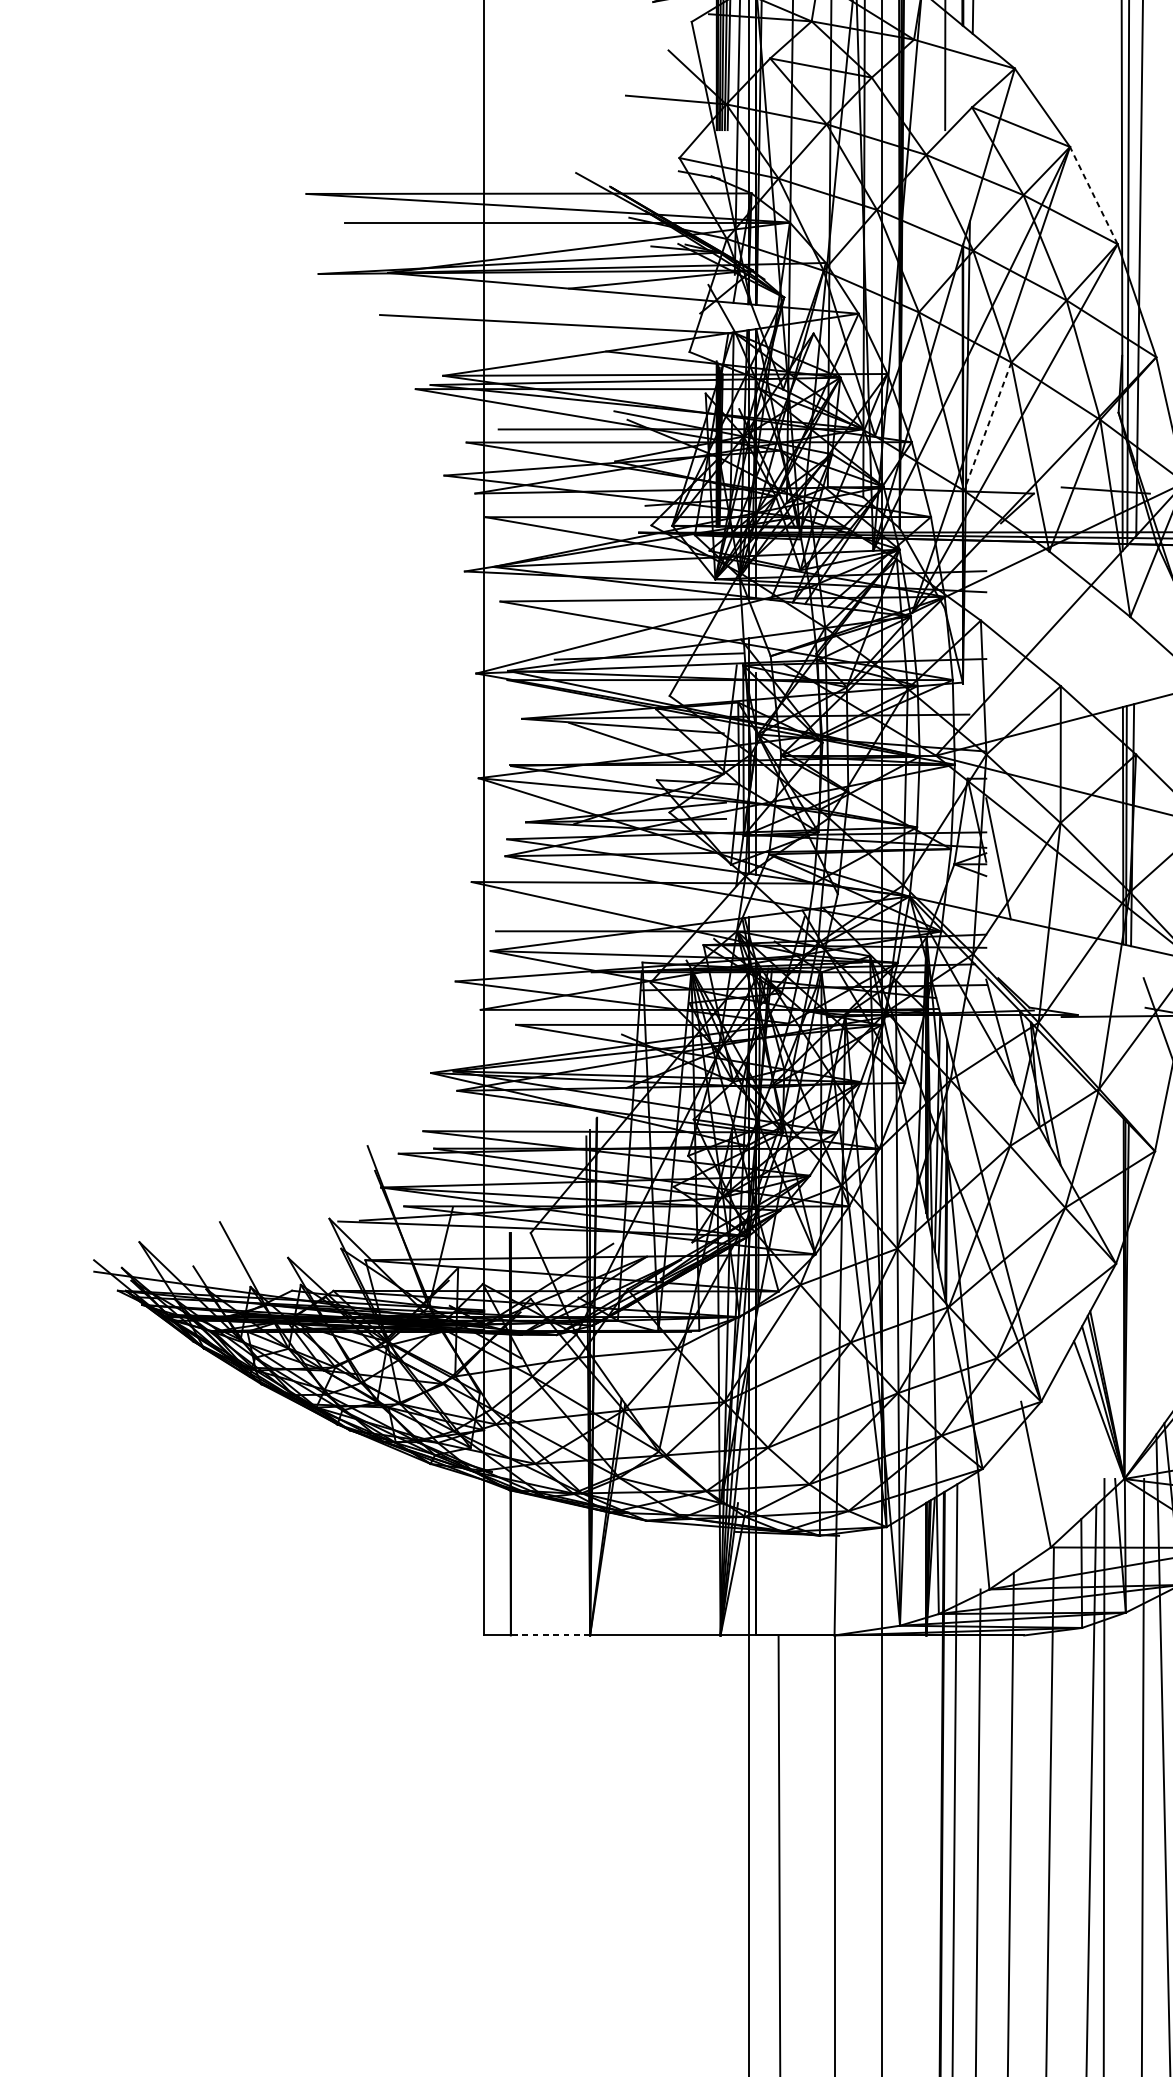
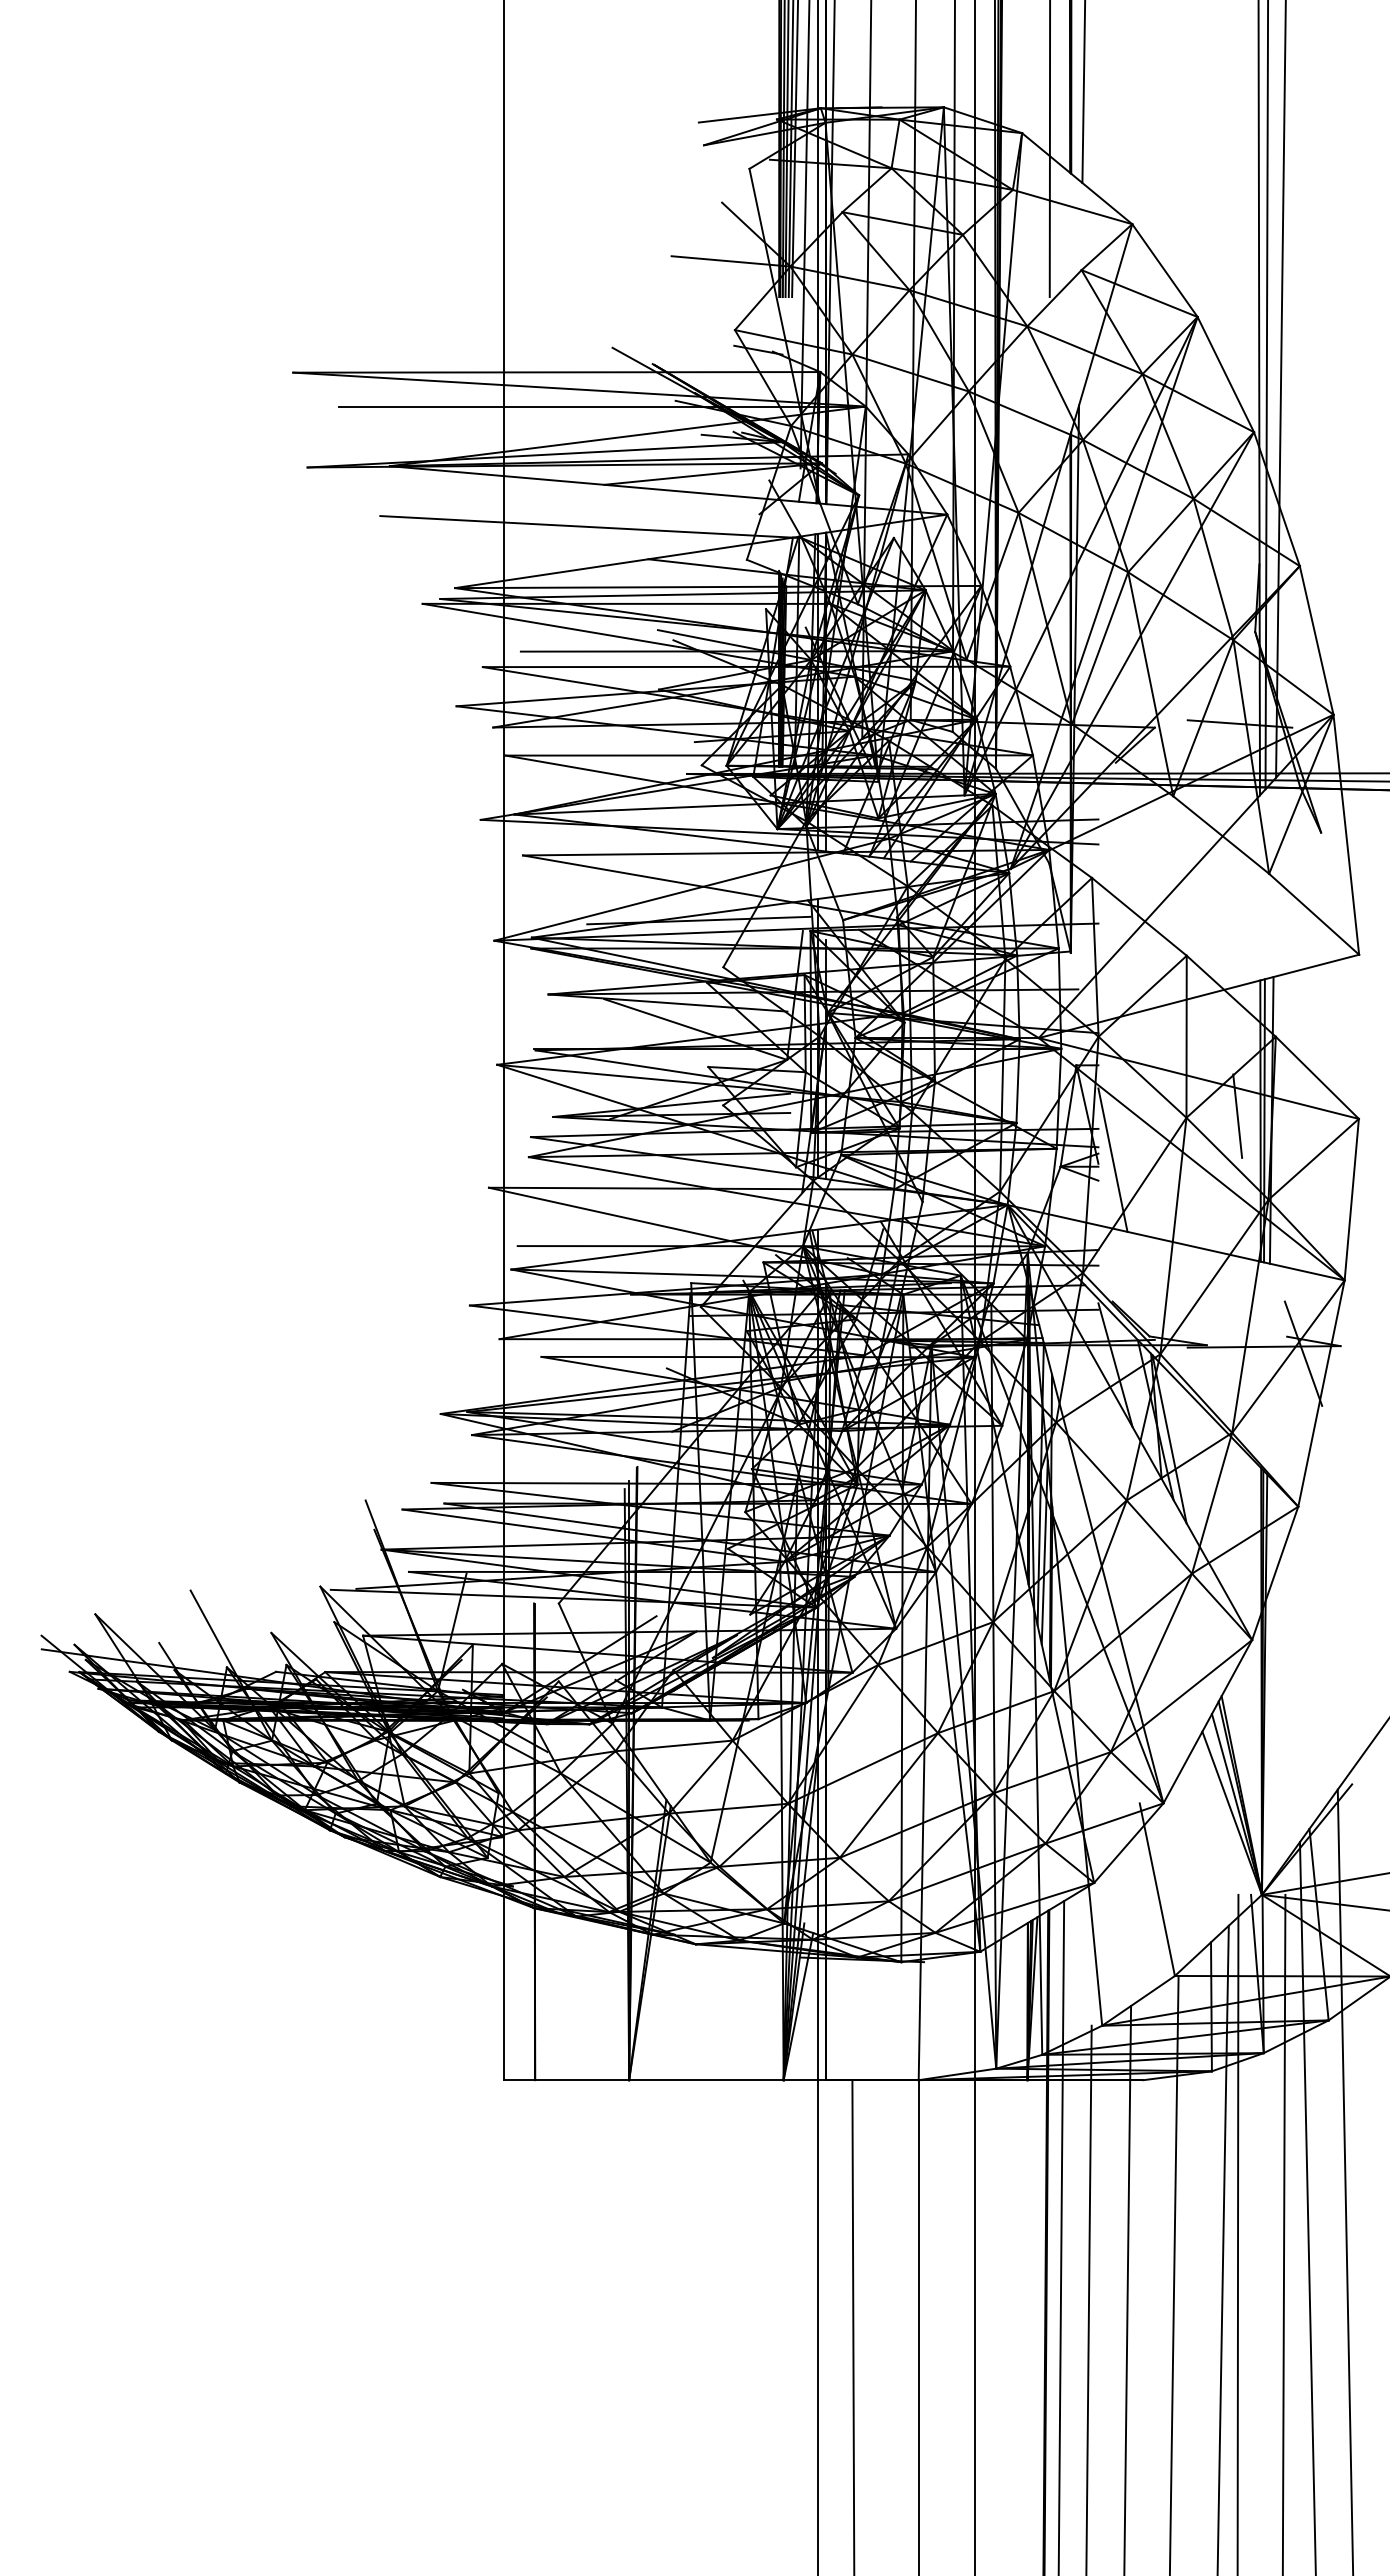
line: (1093, 195) -> (1225, 374), dashed -> solid
line: (988, 426) -> (1100, 648), dashed -> solid
line: (1103, 821) -> (1237, 1115), added
line: (550, 1635) -> (582, 2080), dashed -> solid

